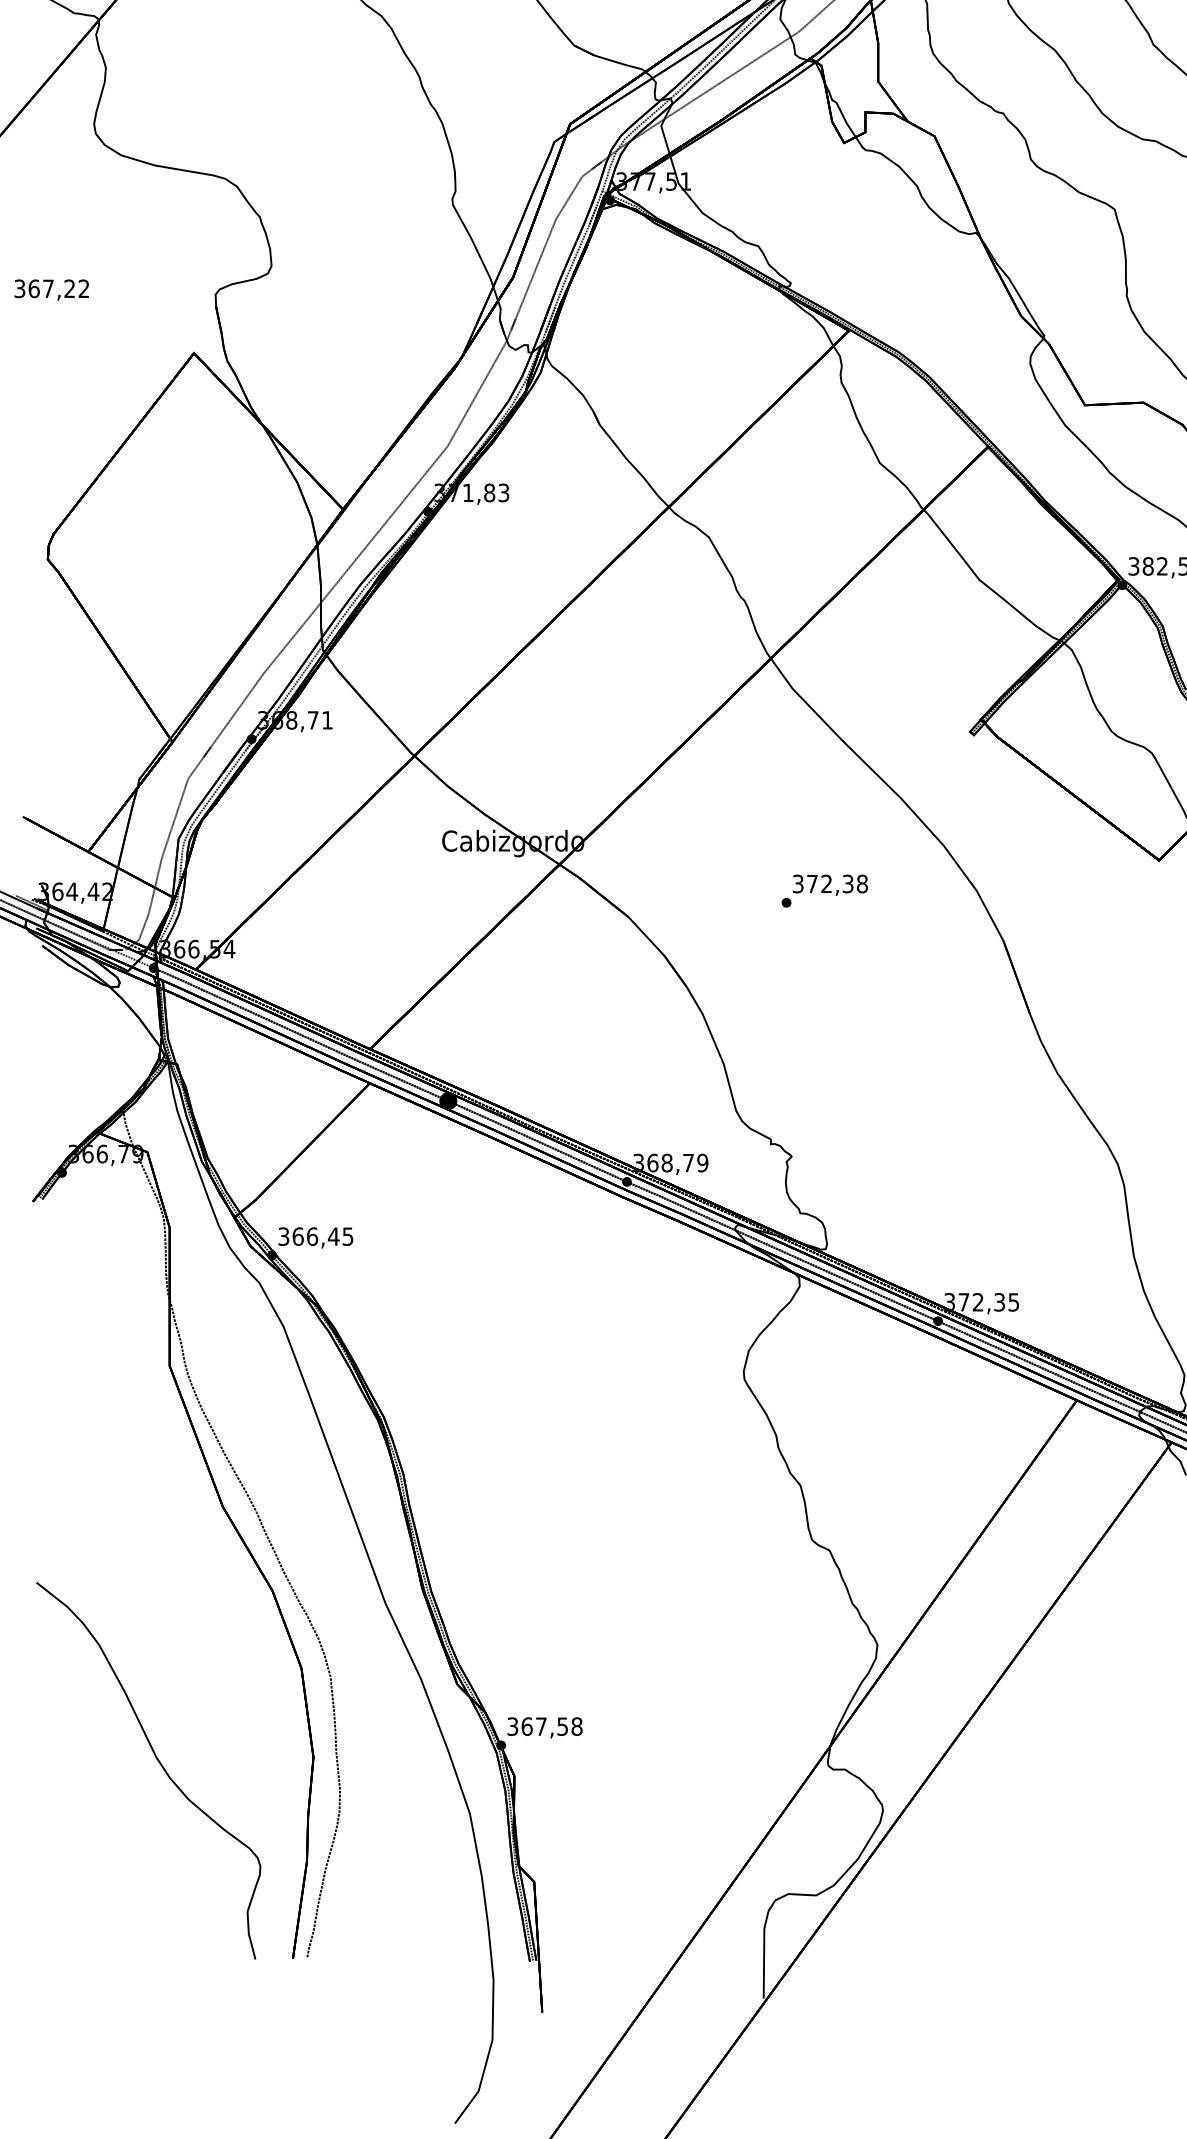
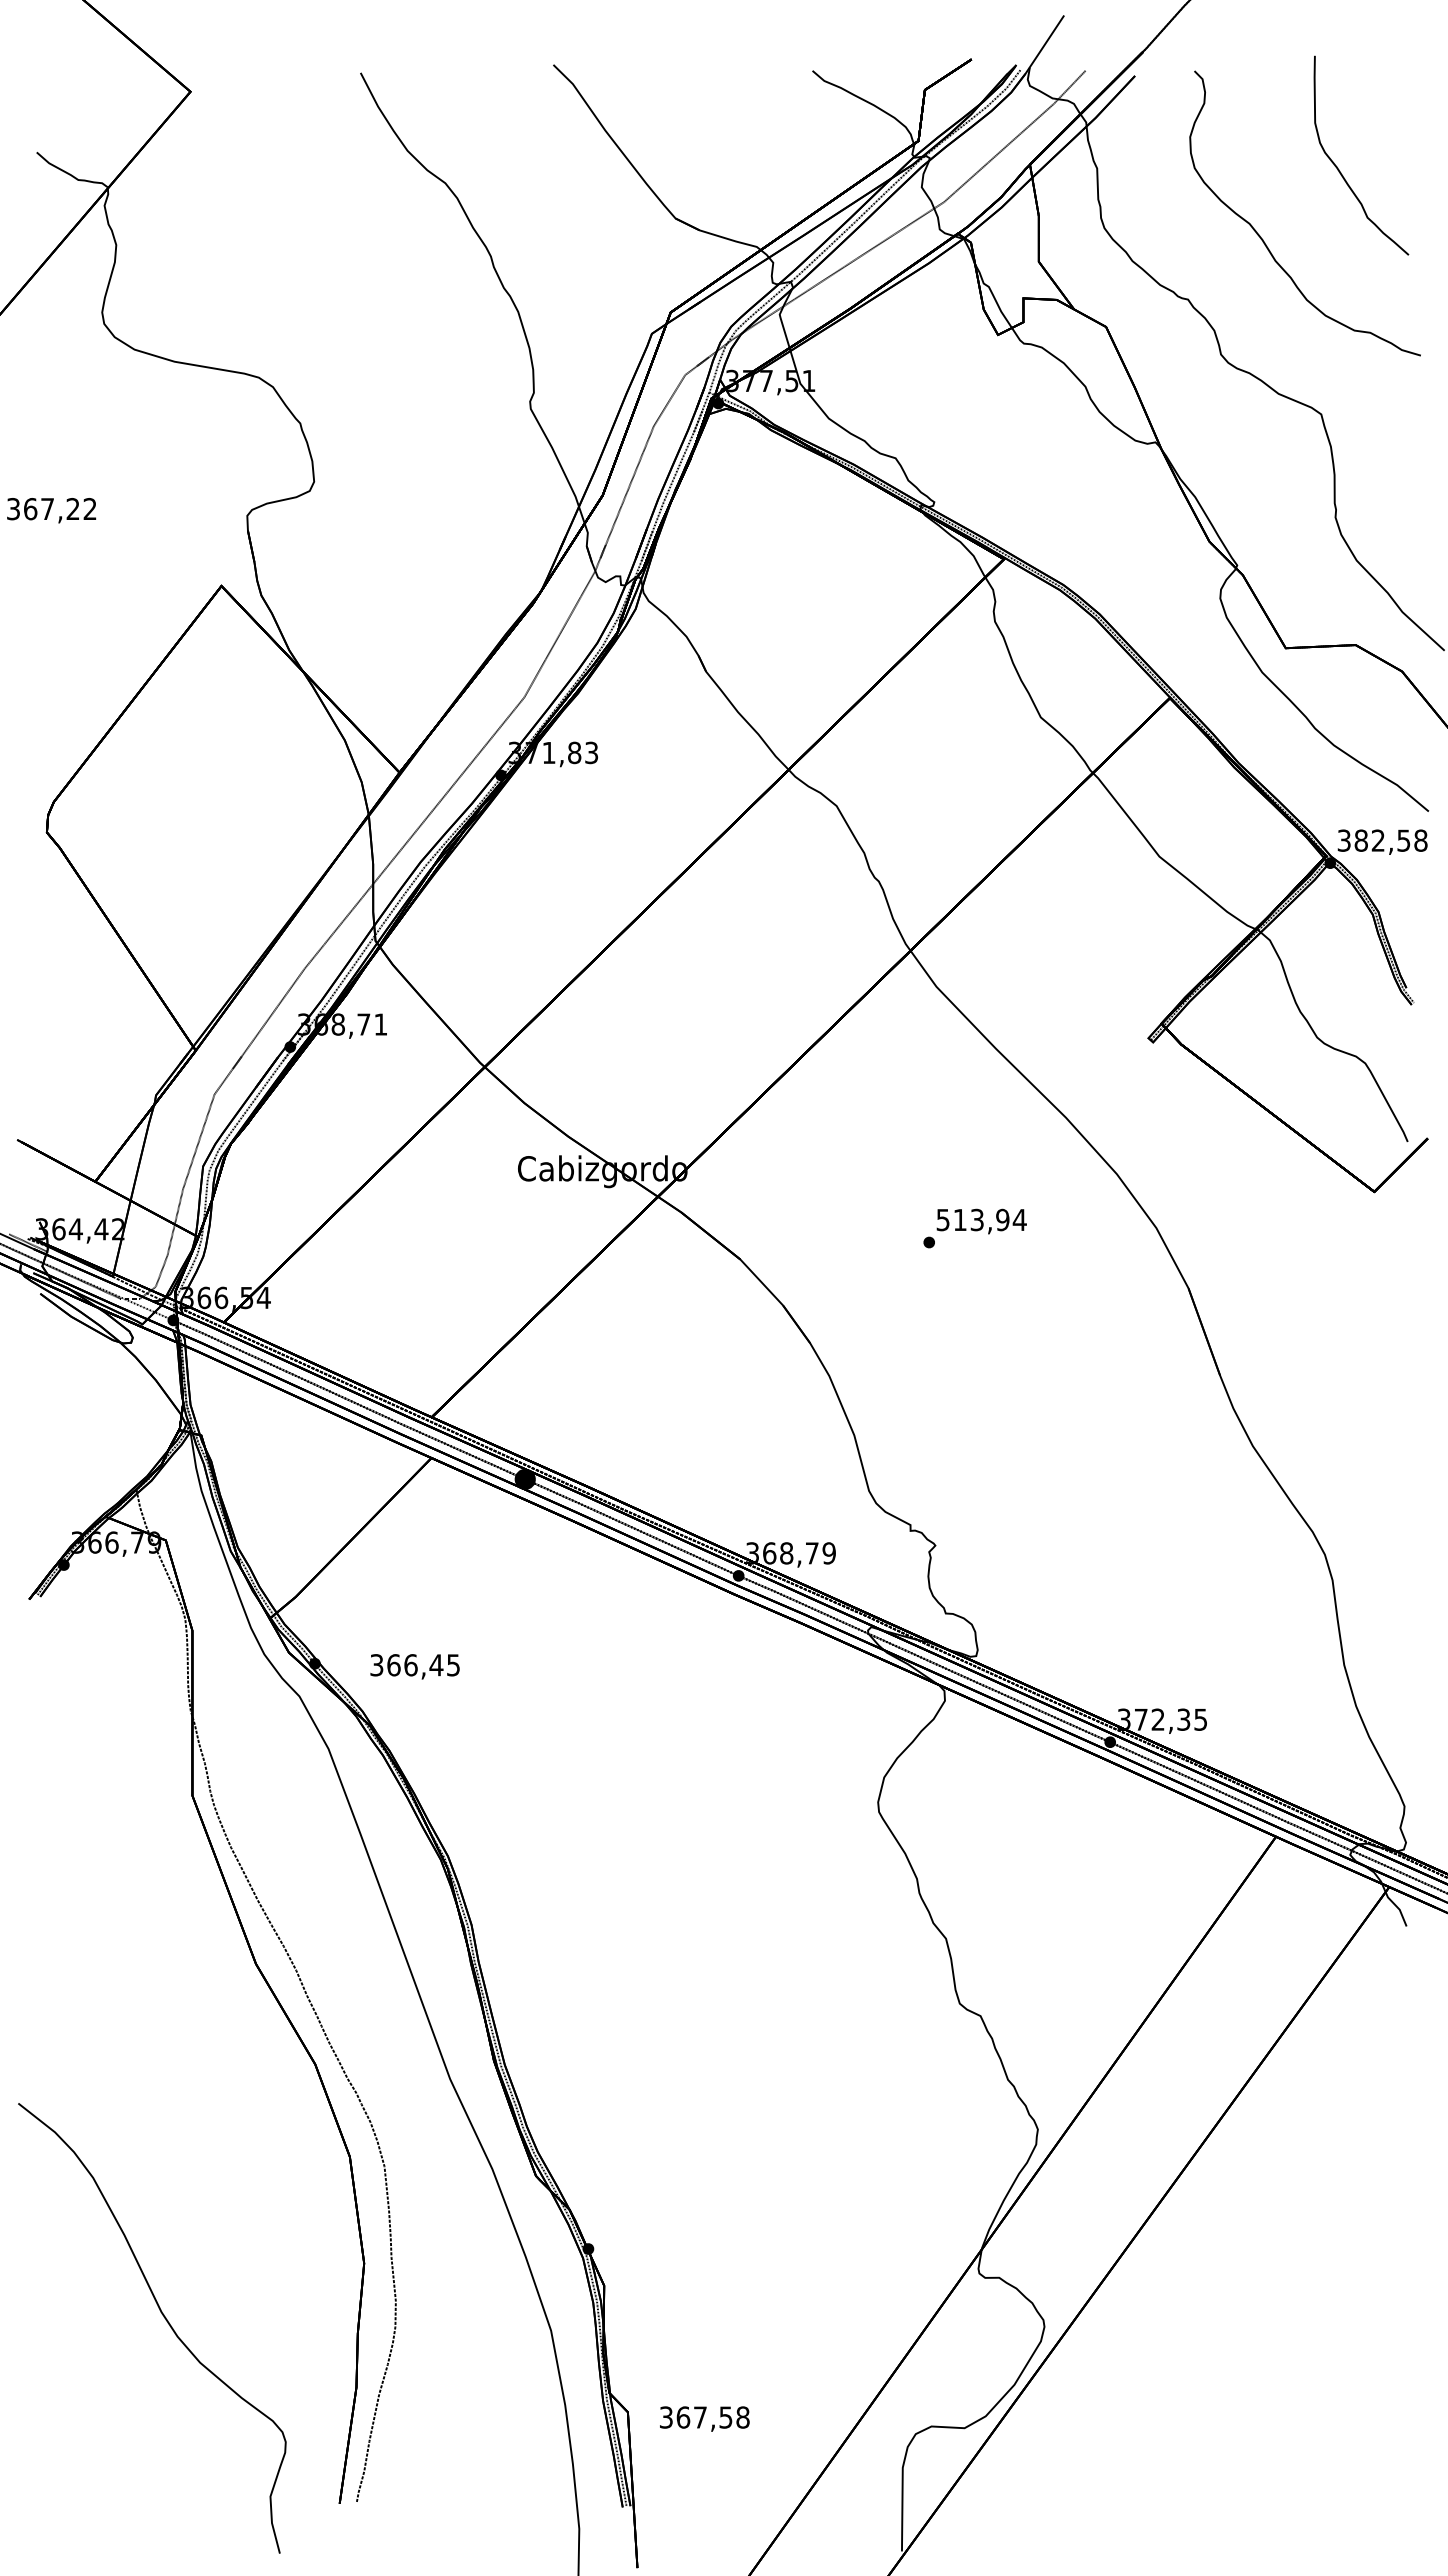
text: (830, 883) -> (981, 1219), 372,38 -> 513,94
text: (315, 1237) -> (414, 1666), moved
text: (544, 1727) -> (704, 2418), moved
curve: (159, 1764) -> (165, 2320), moved

